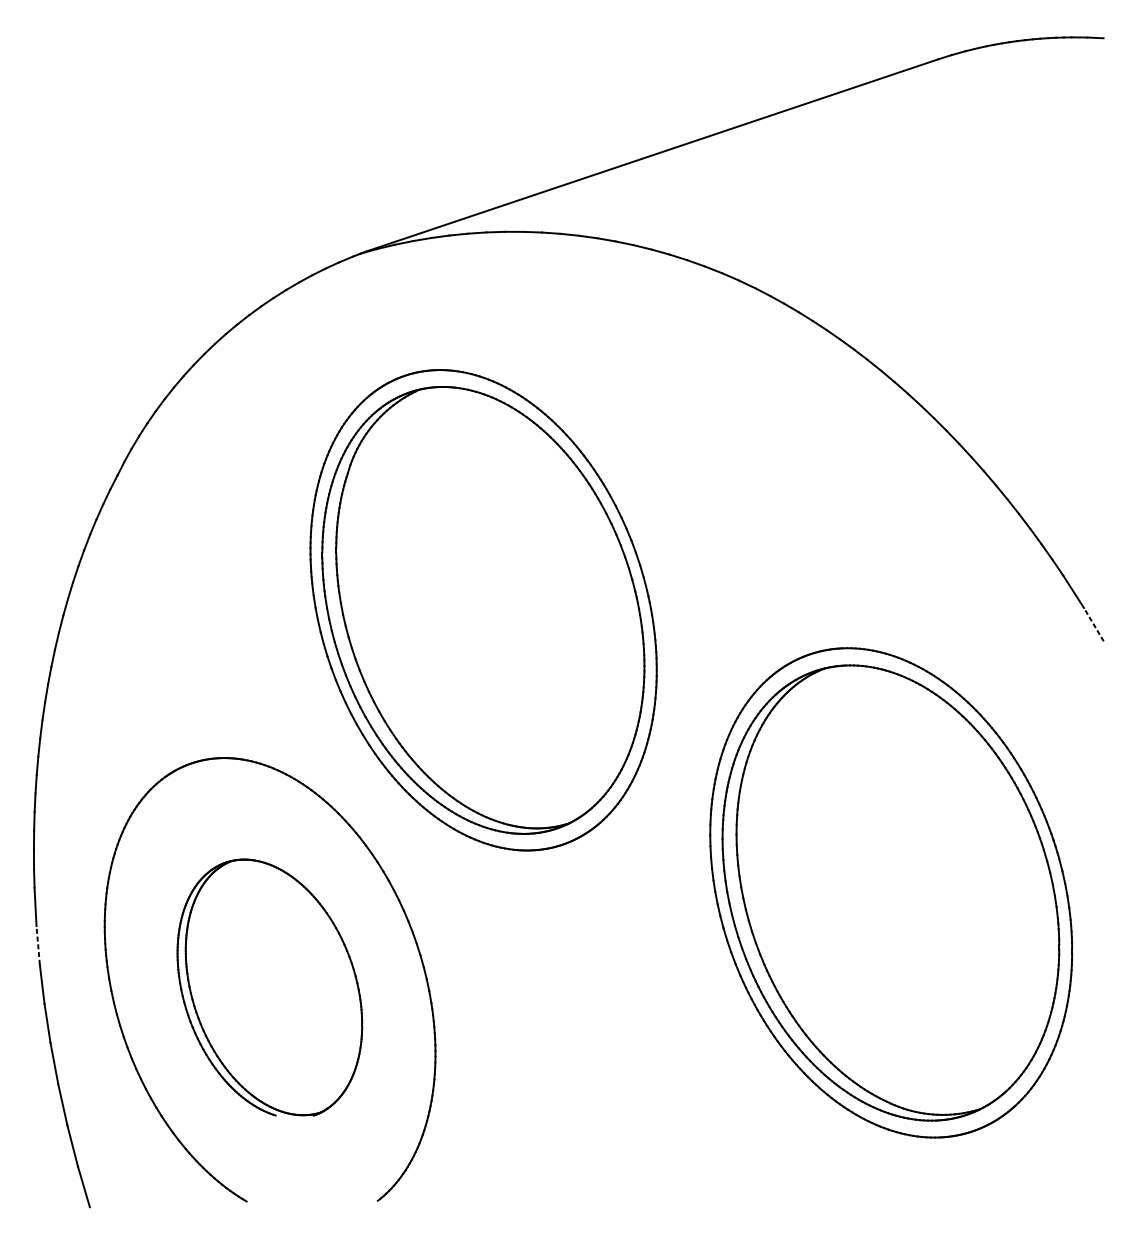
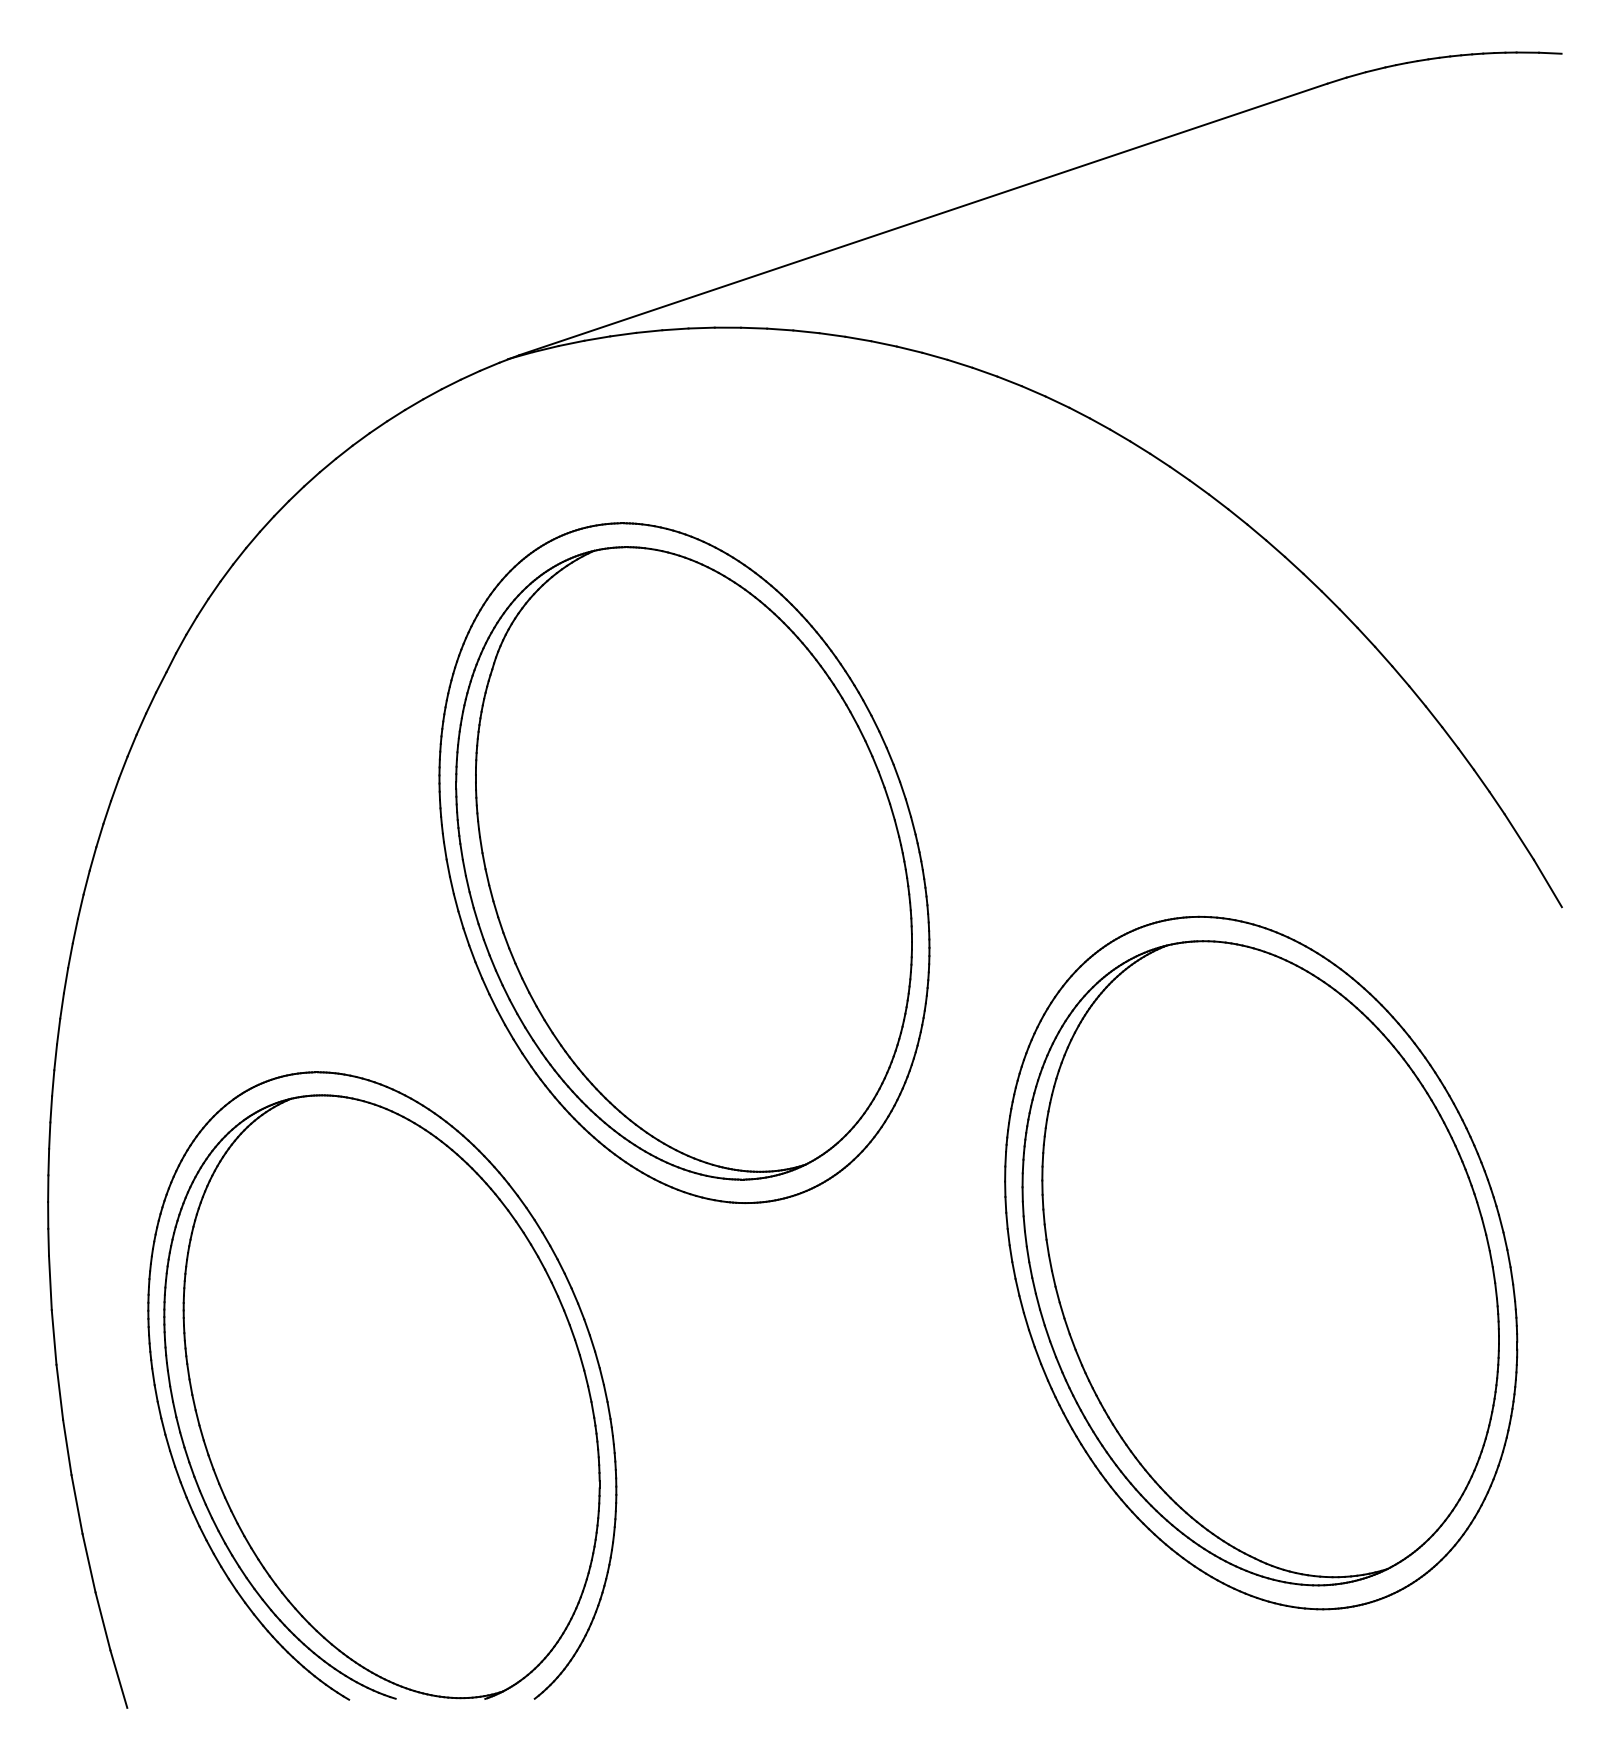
line: (1093, 624) -> (1547, 883), dashed -> solid
line: (38, 944) -> (54, 1336), dashed -> solid
part: (269, 987) -> (381, 1396), size x1.67

